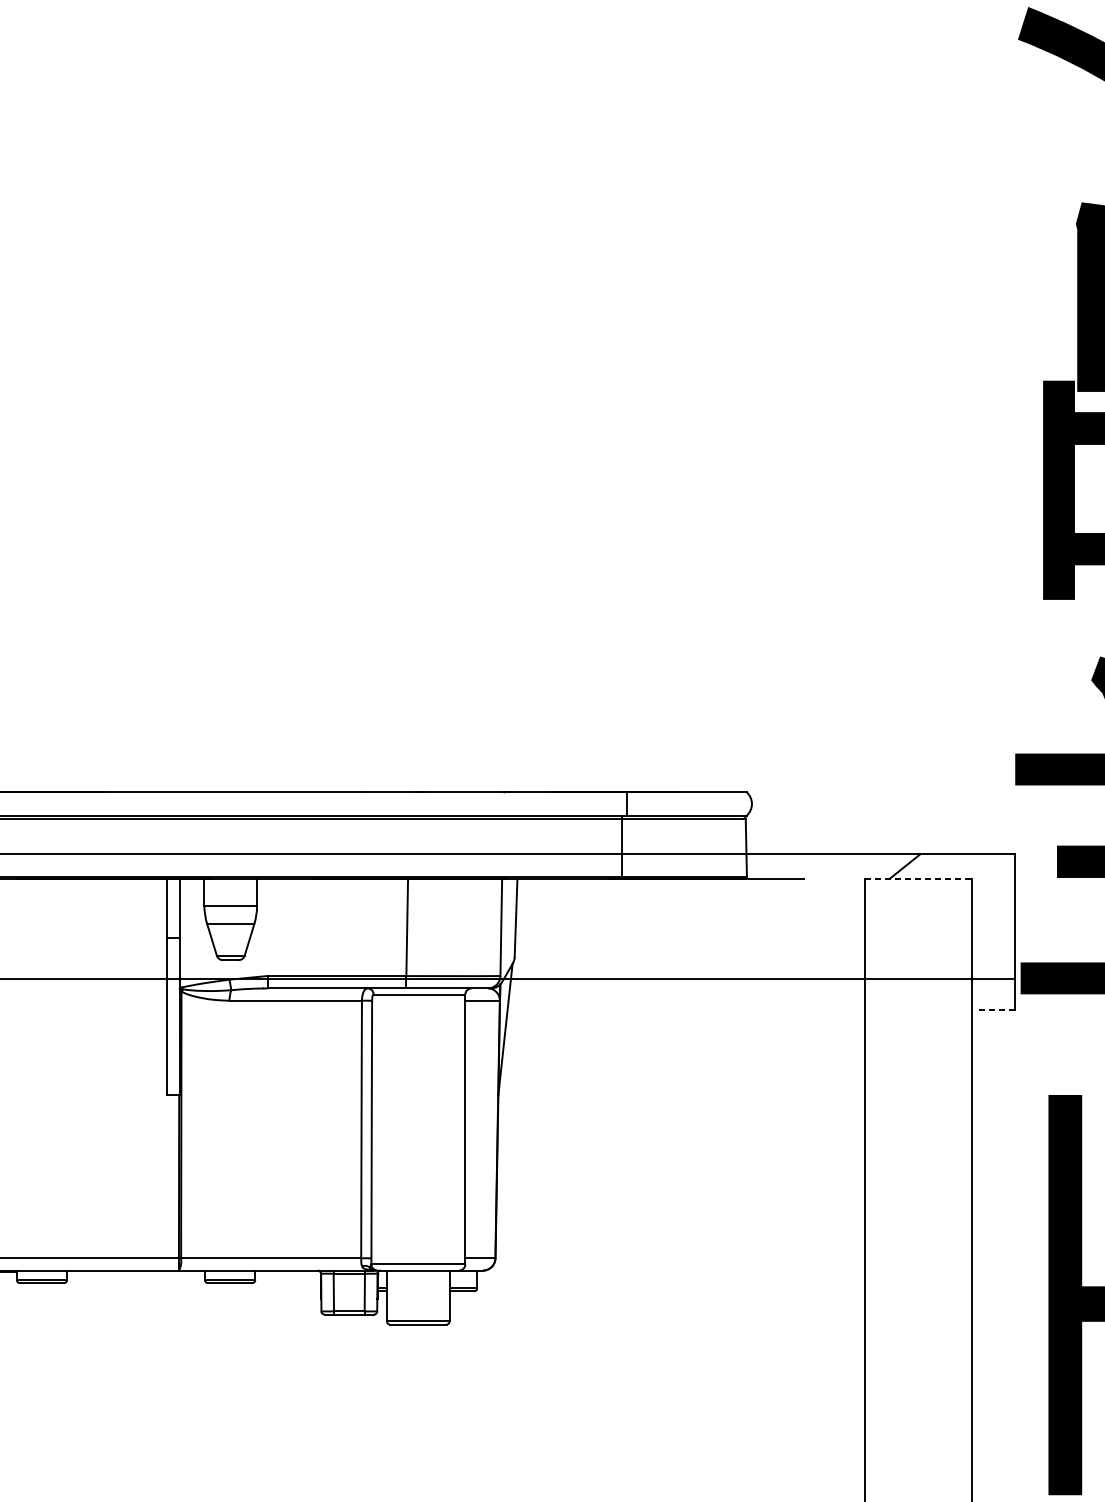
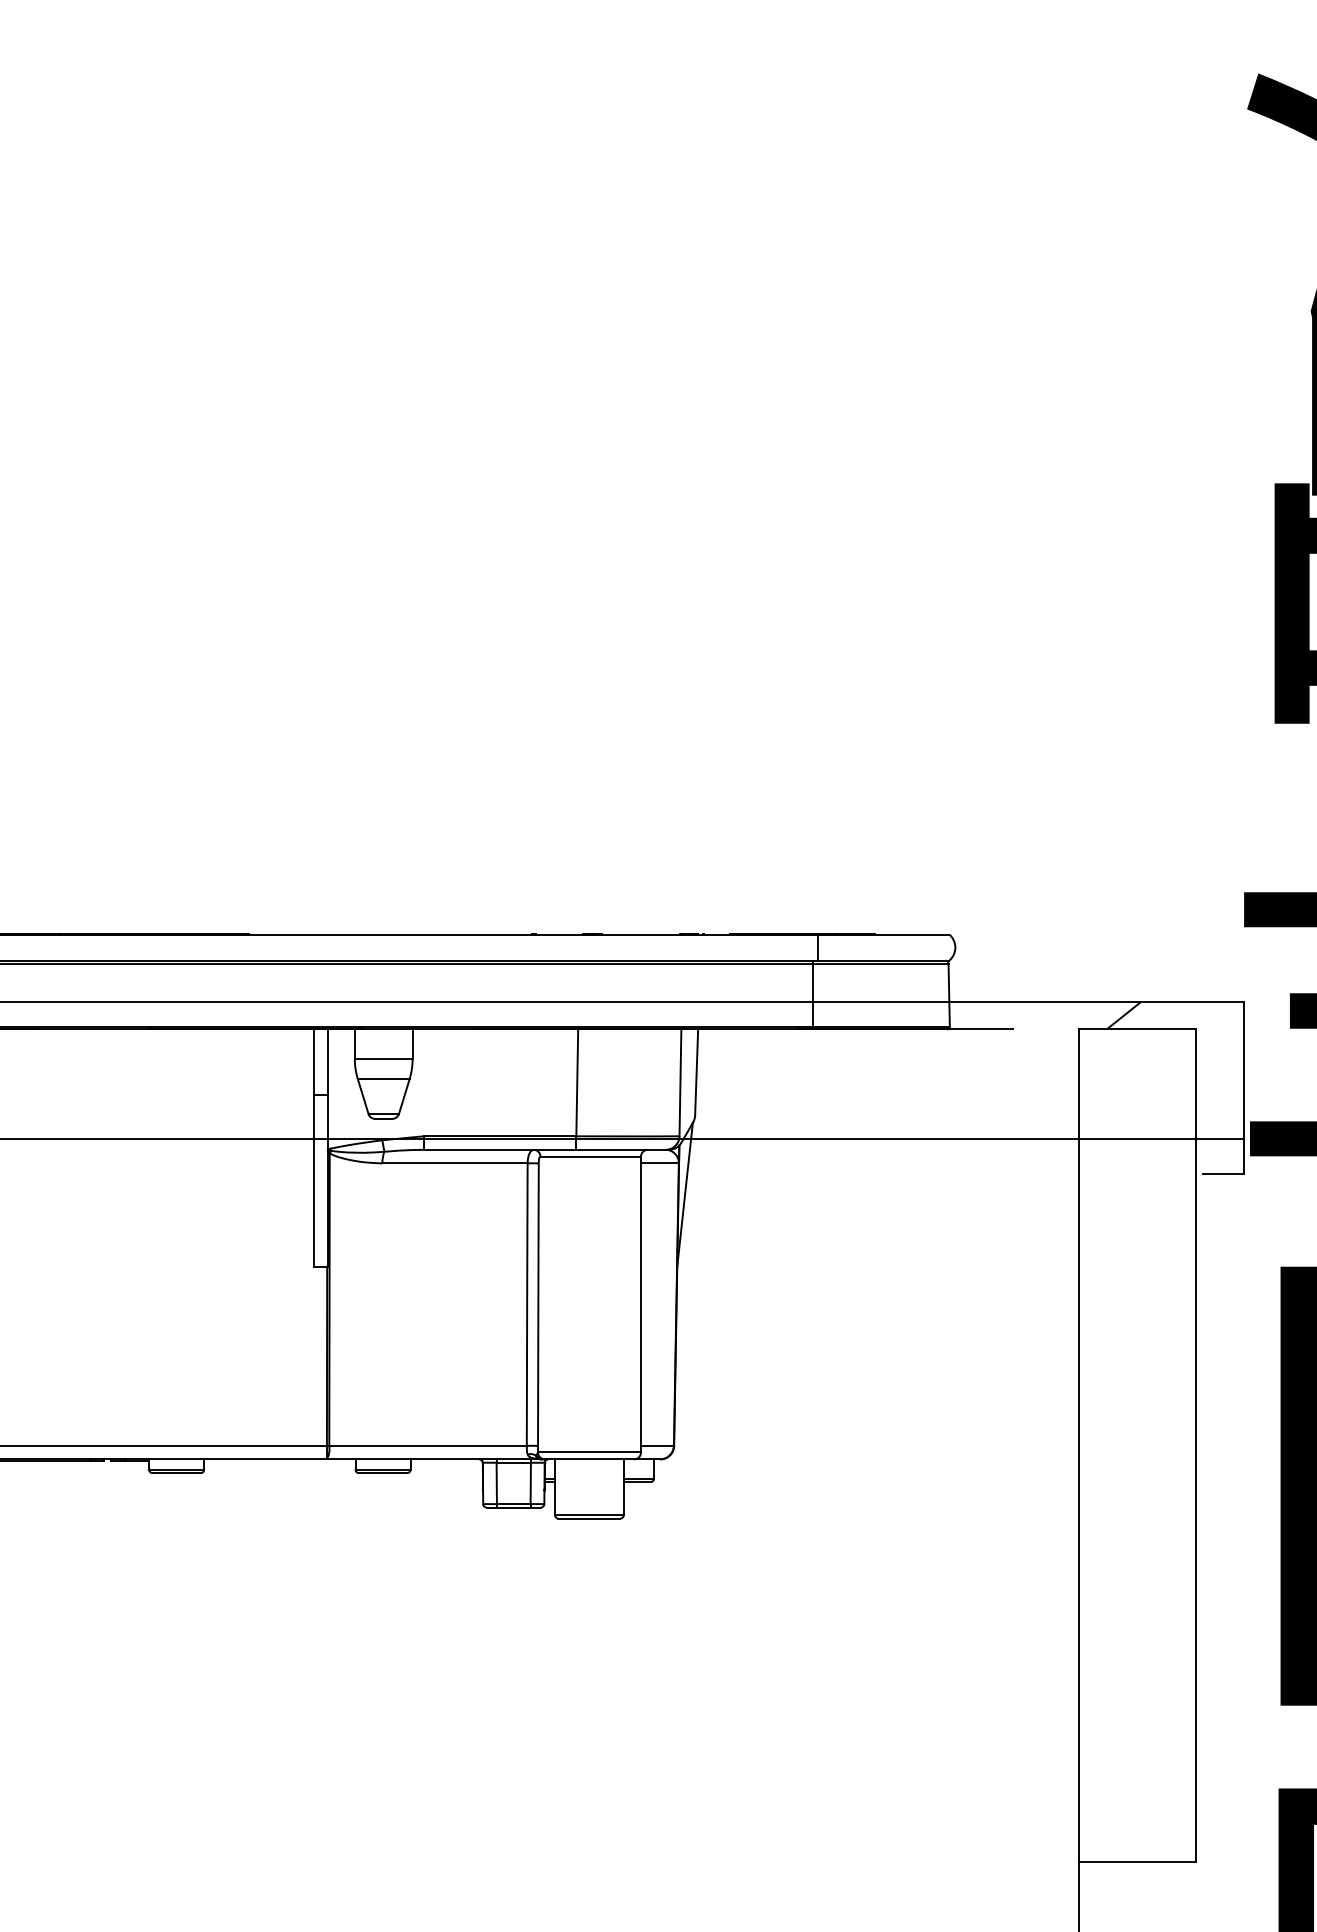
line: (918, 878) -> (1137, 1029), dashed -> solid
line: (996, 1009) -> (1223, 1173), dashed -> solid

